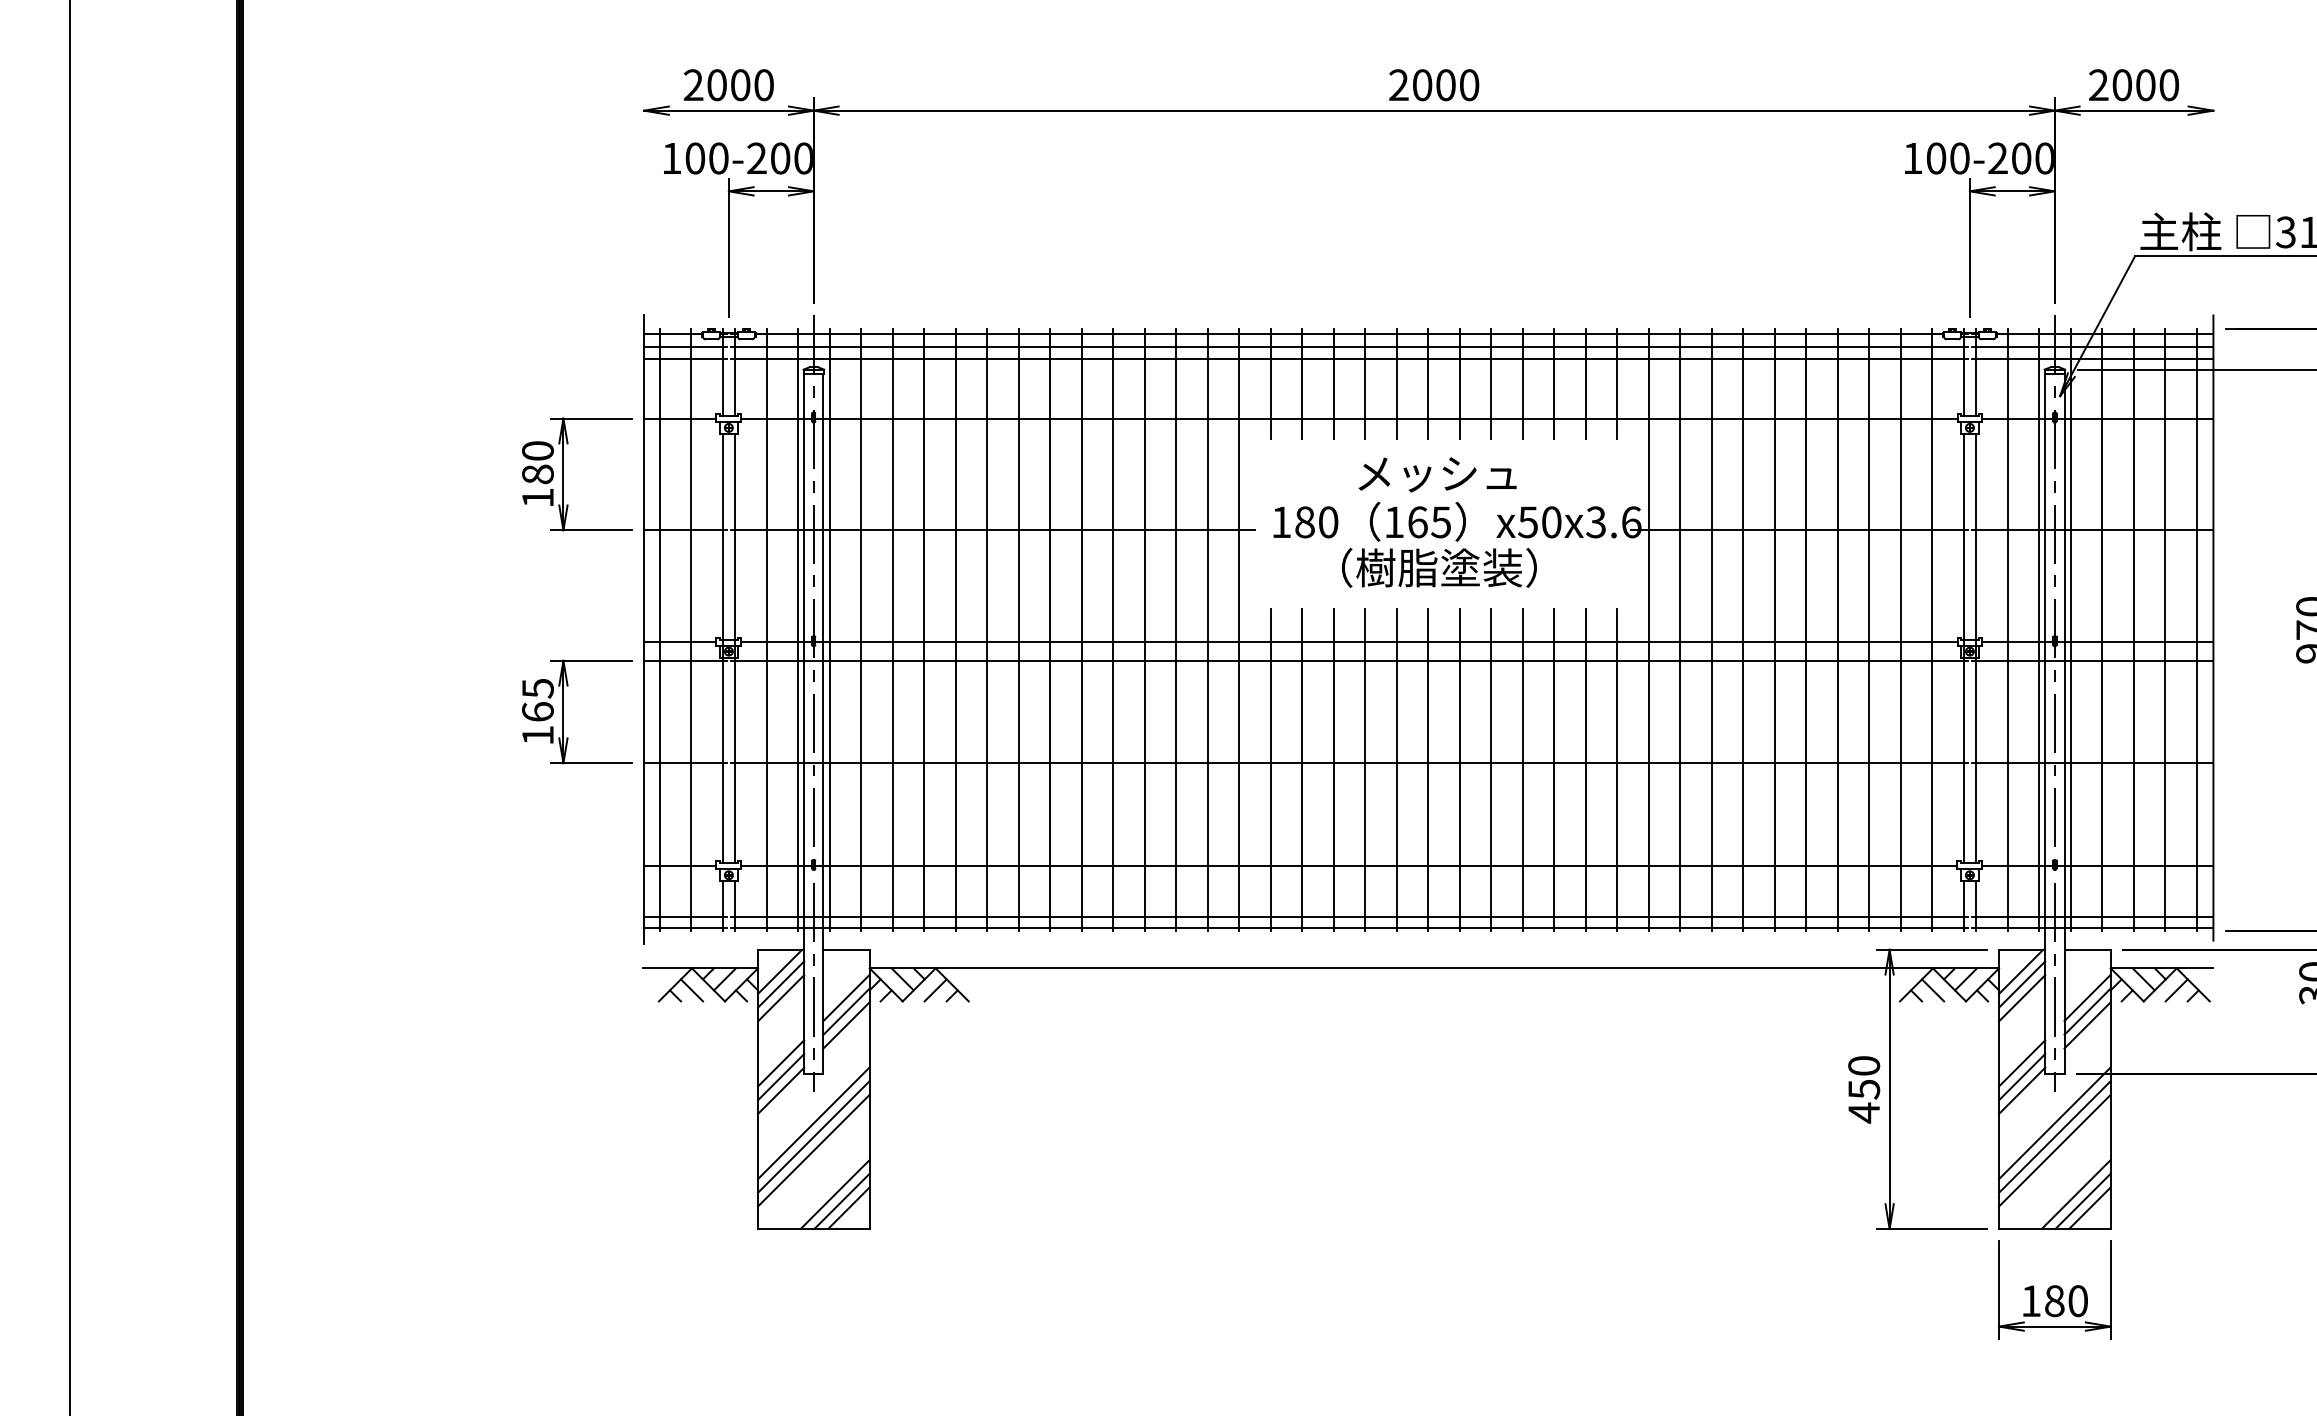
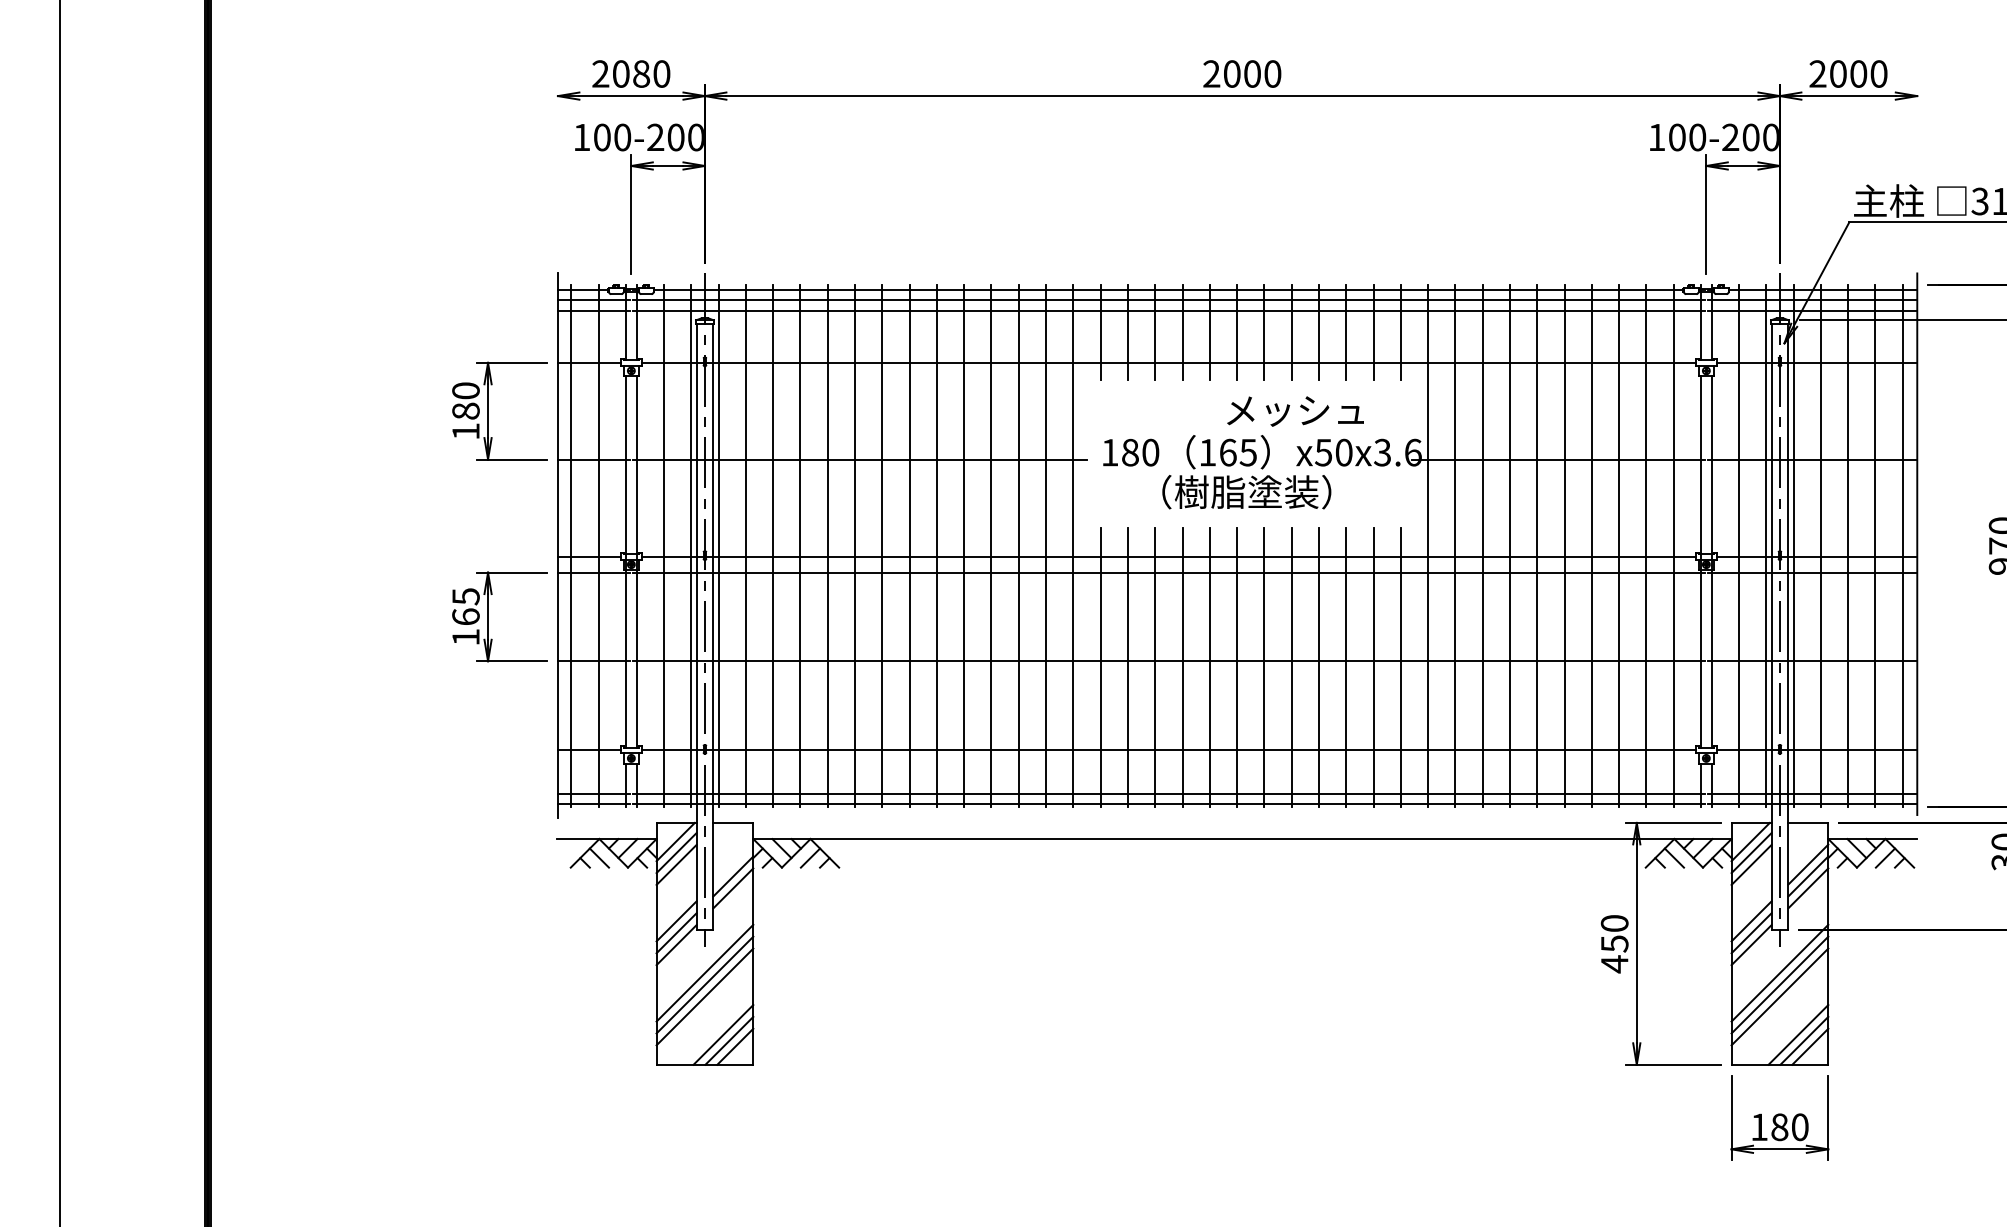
text: (740, 85) -> (641, 74), 2000 -> 2080
text: (1437, 474) -> (1295, 411), moved
line: (846, 997) -> (733, 864), removed

